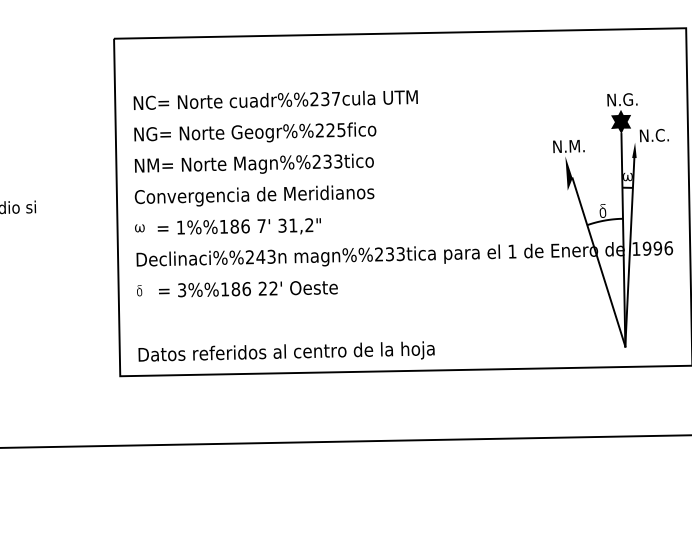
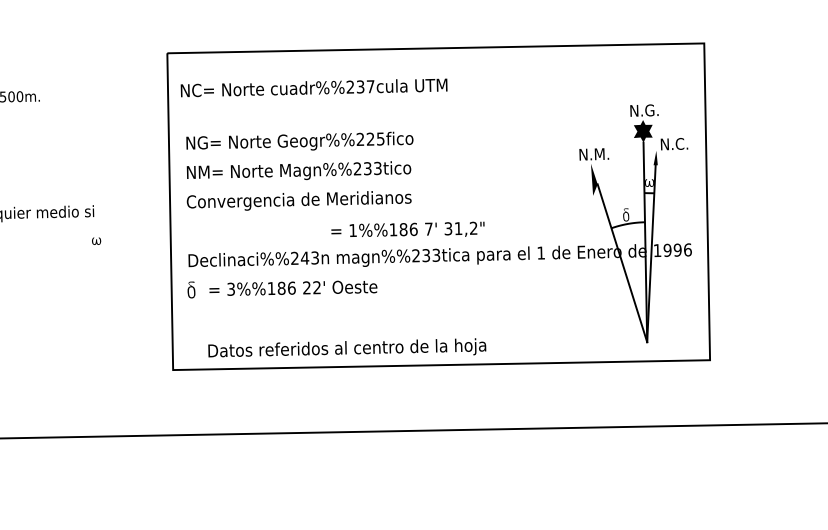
text: (275, 99) -> (313, 87), moved
text: (238, 225) -> (407, 228), moved
part: (139, 227) -> (96, 240), moved
part: (138, 290) -> (190, 289), size x1.6
text: (286, 351) -> (347, 347), moved

